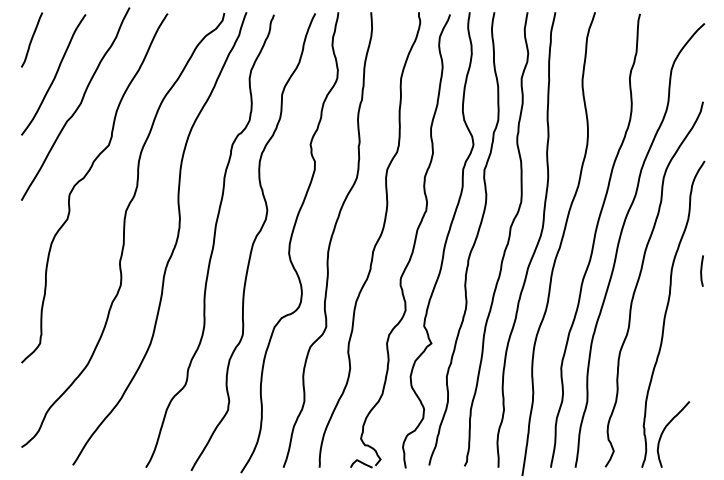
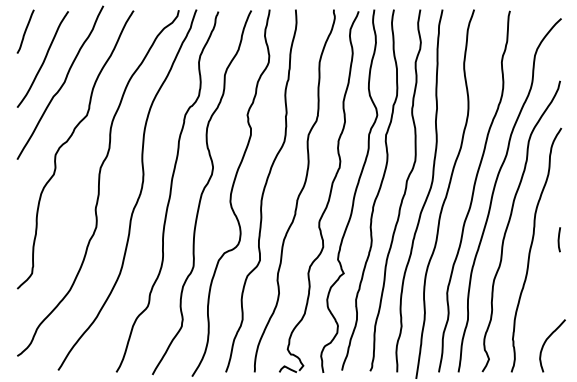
line: (700, 270) -> (558, 239), moved
curve: (667, 427) -> (547, 340), moved

